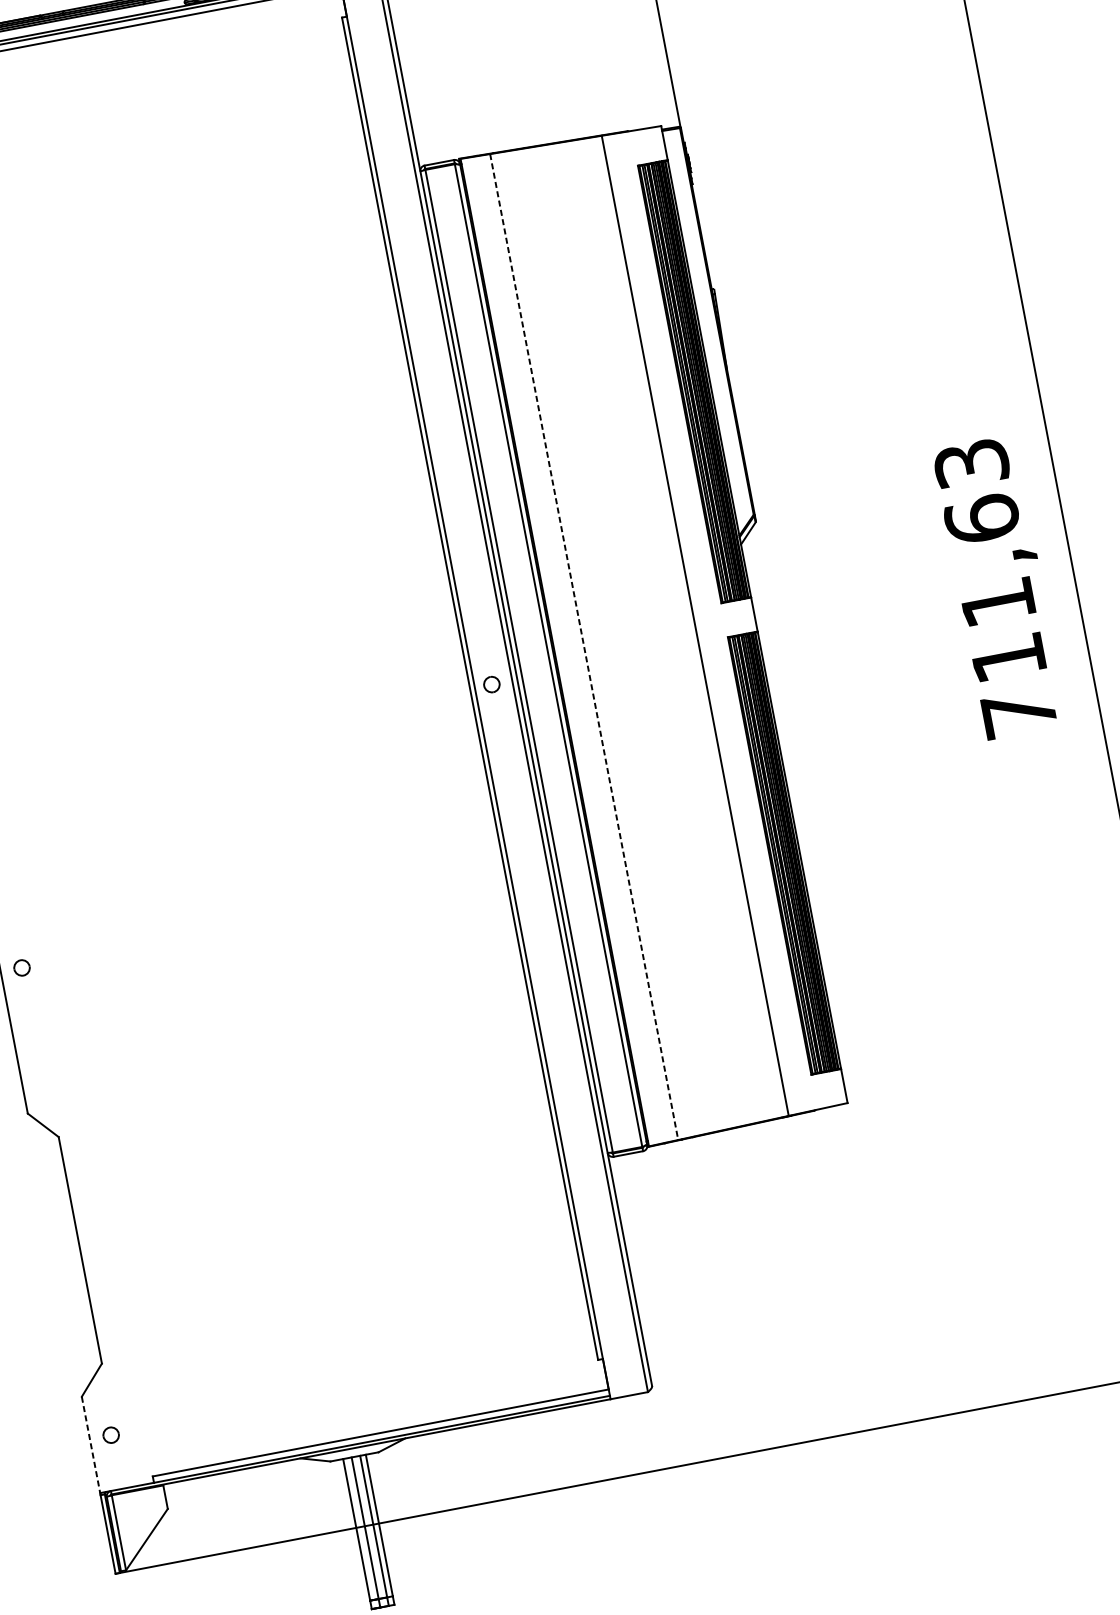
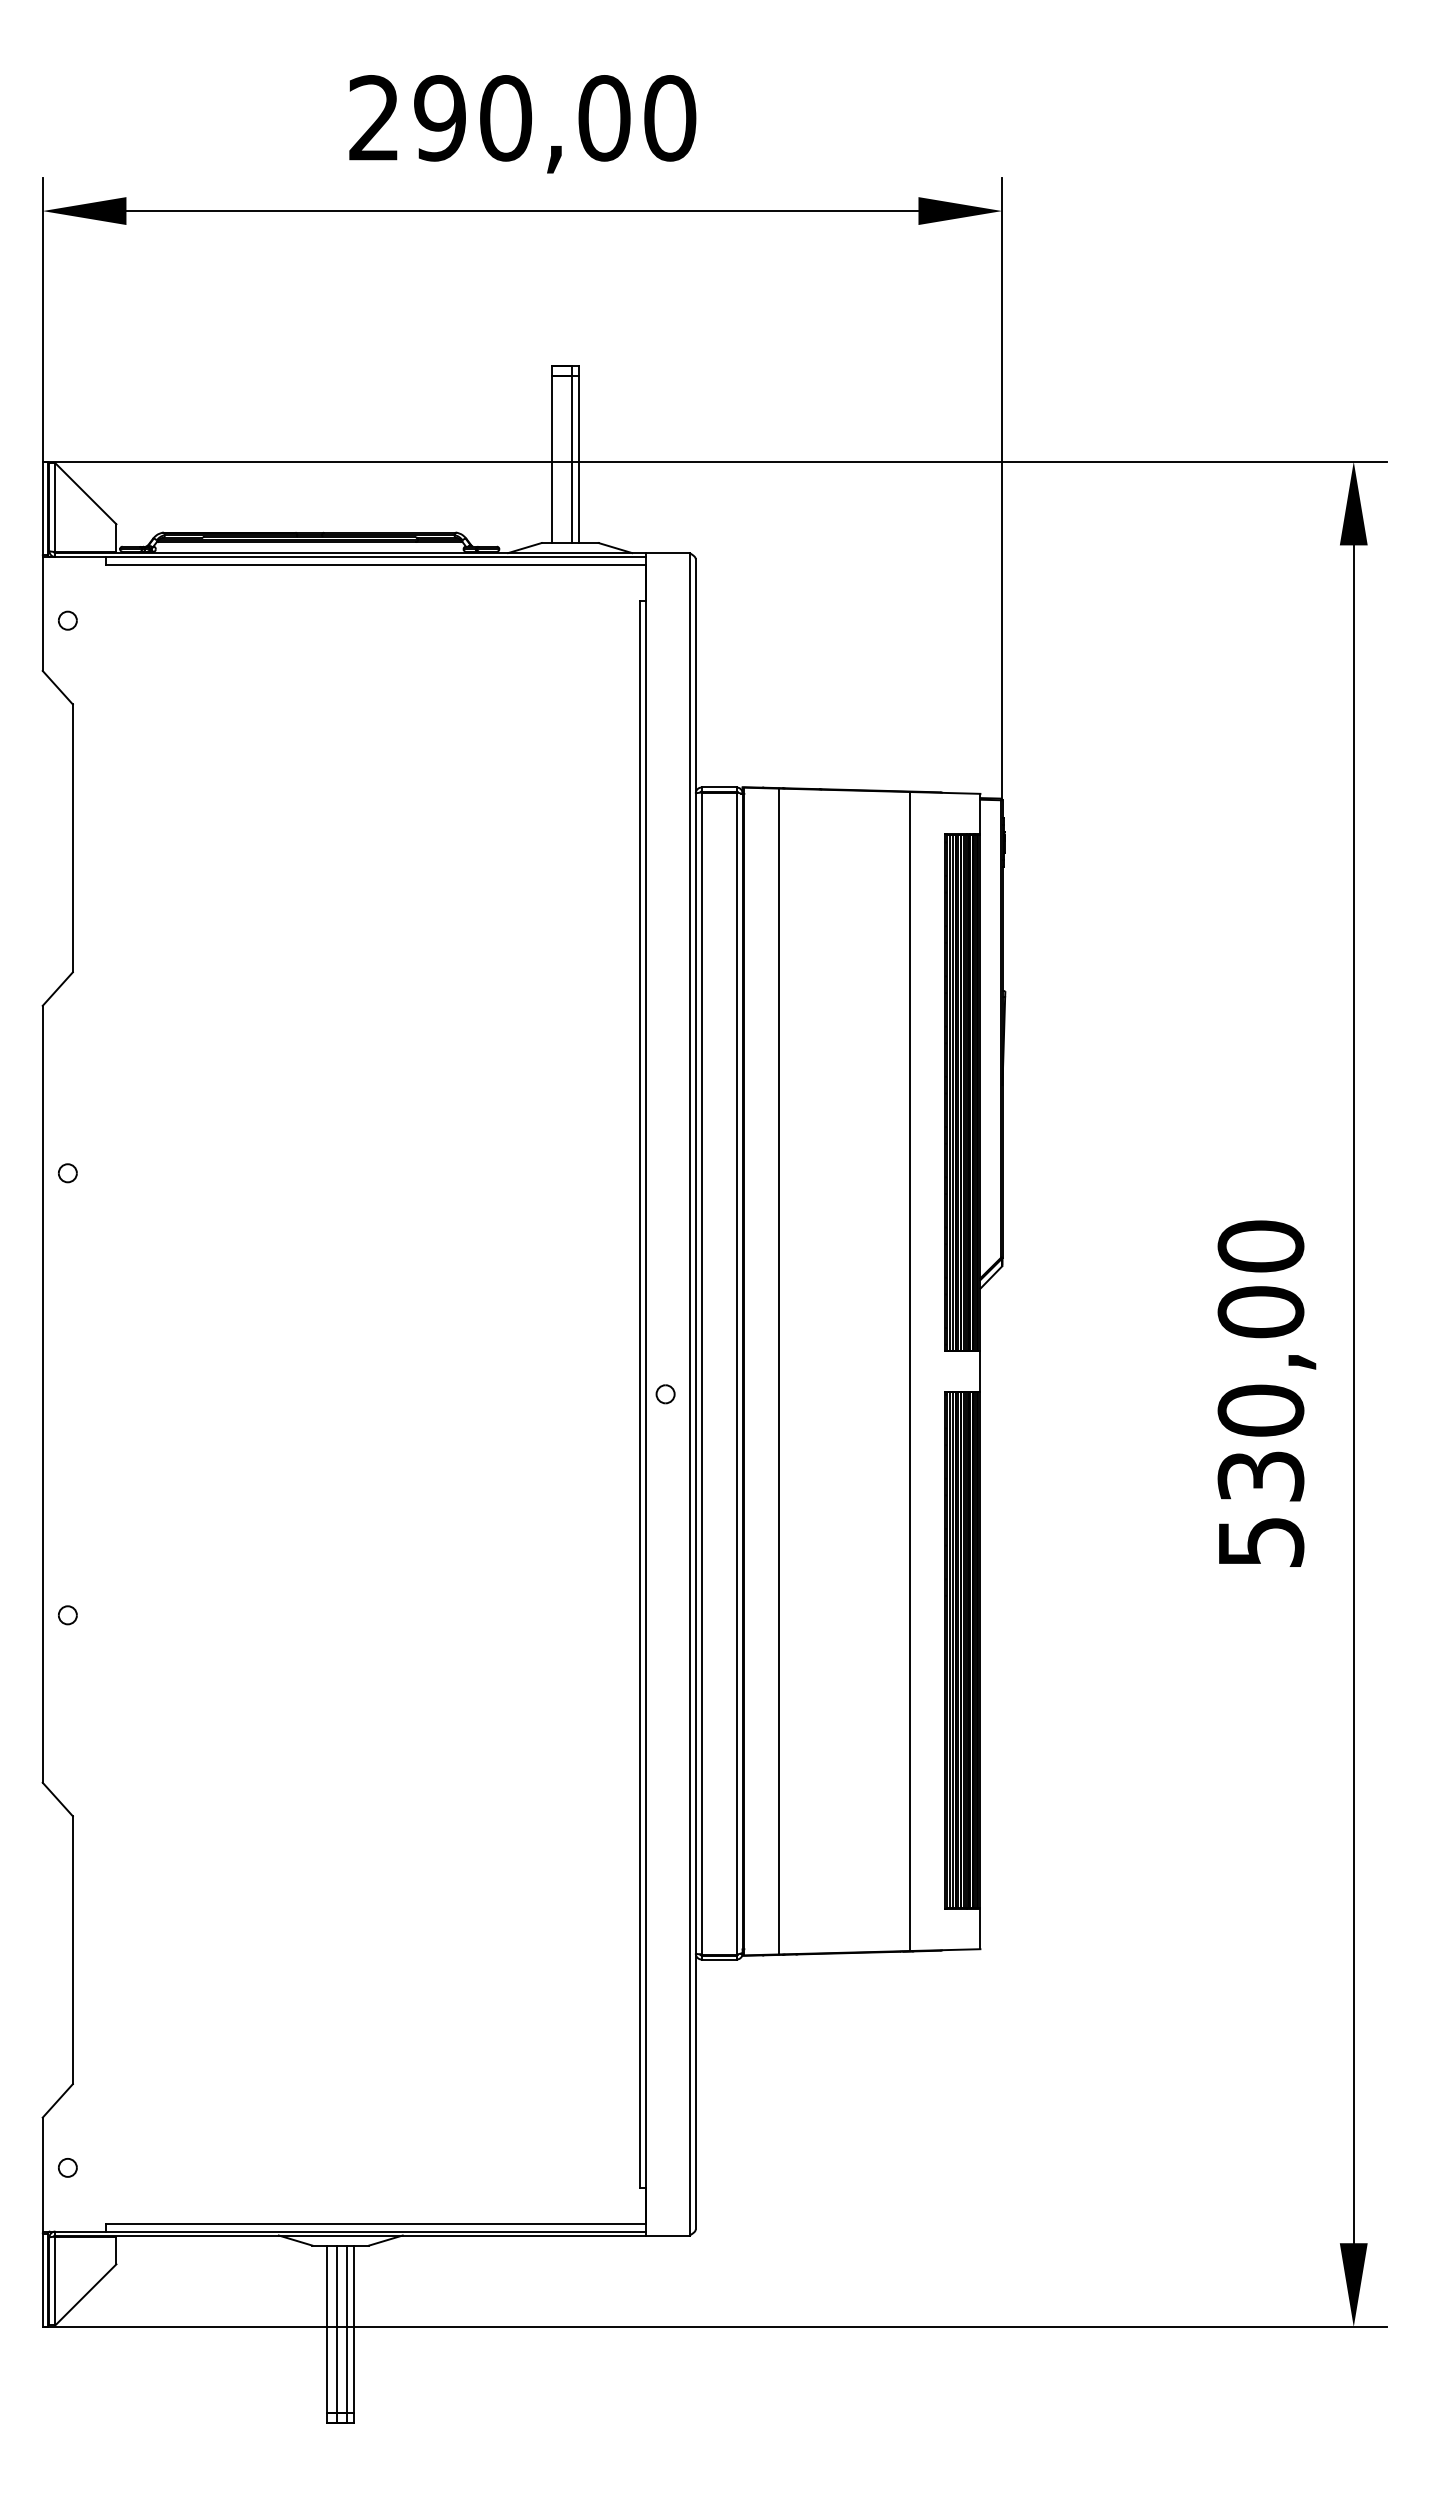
text: (994, 587) -> (1260, 1393), 711,63 -> 530,00
line: (584, 646) -> (779, 1371), dashed -> solid
line: (90, 1444) -> (42, 2174), dashed -> solid

